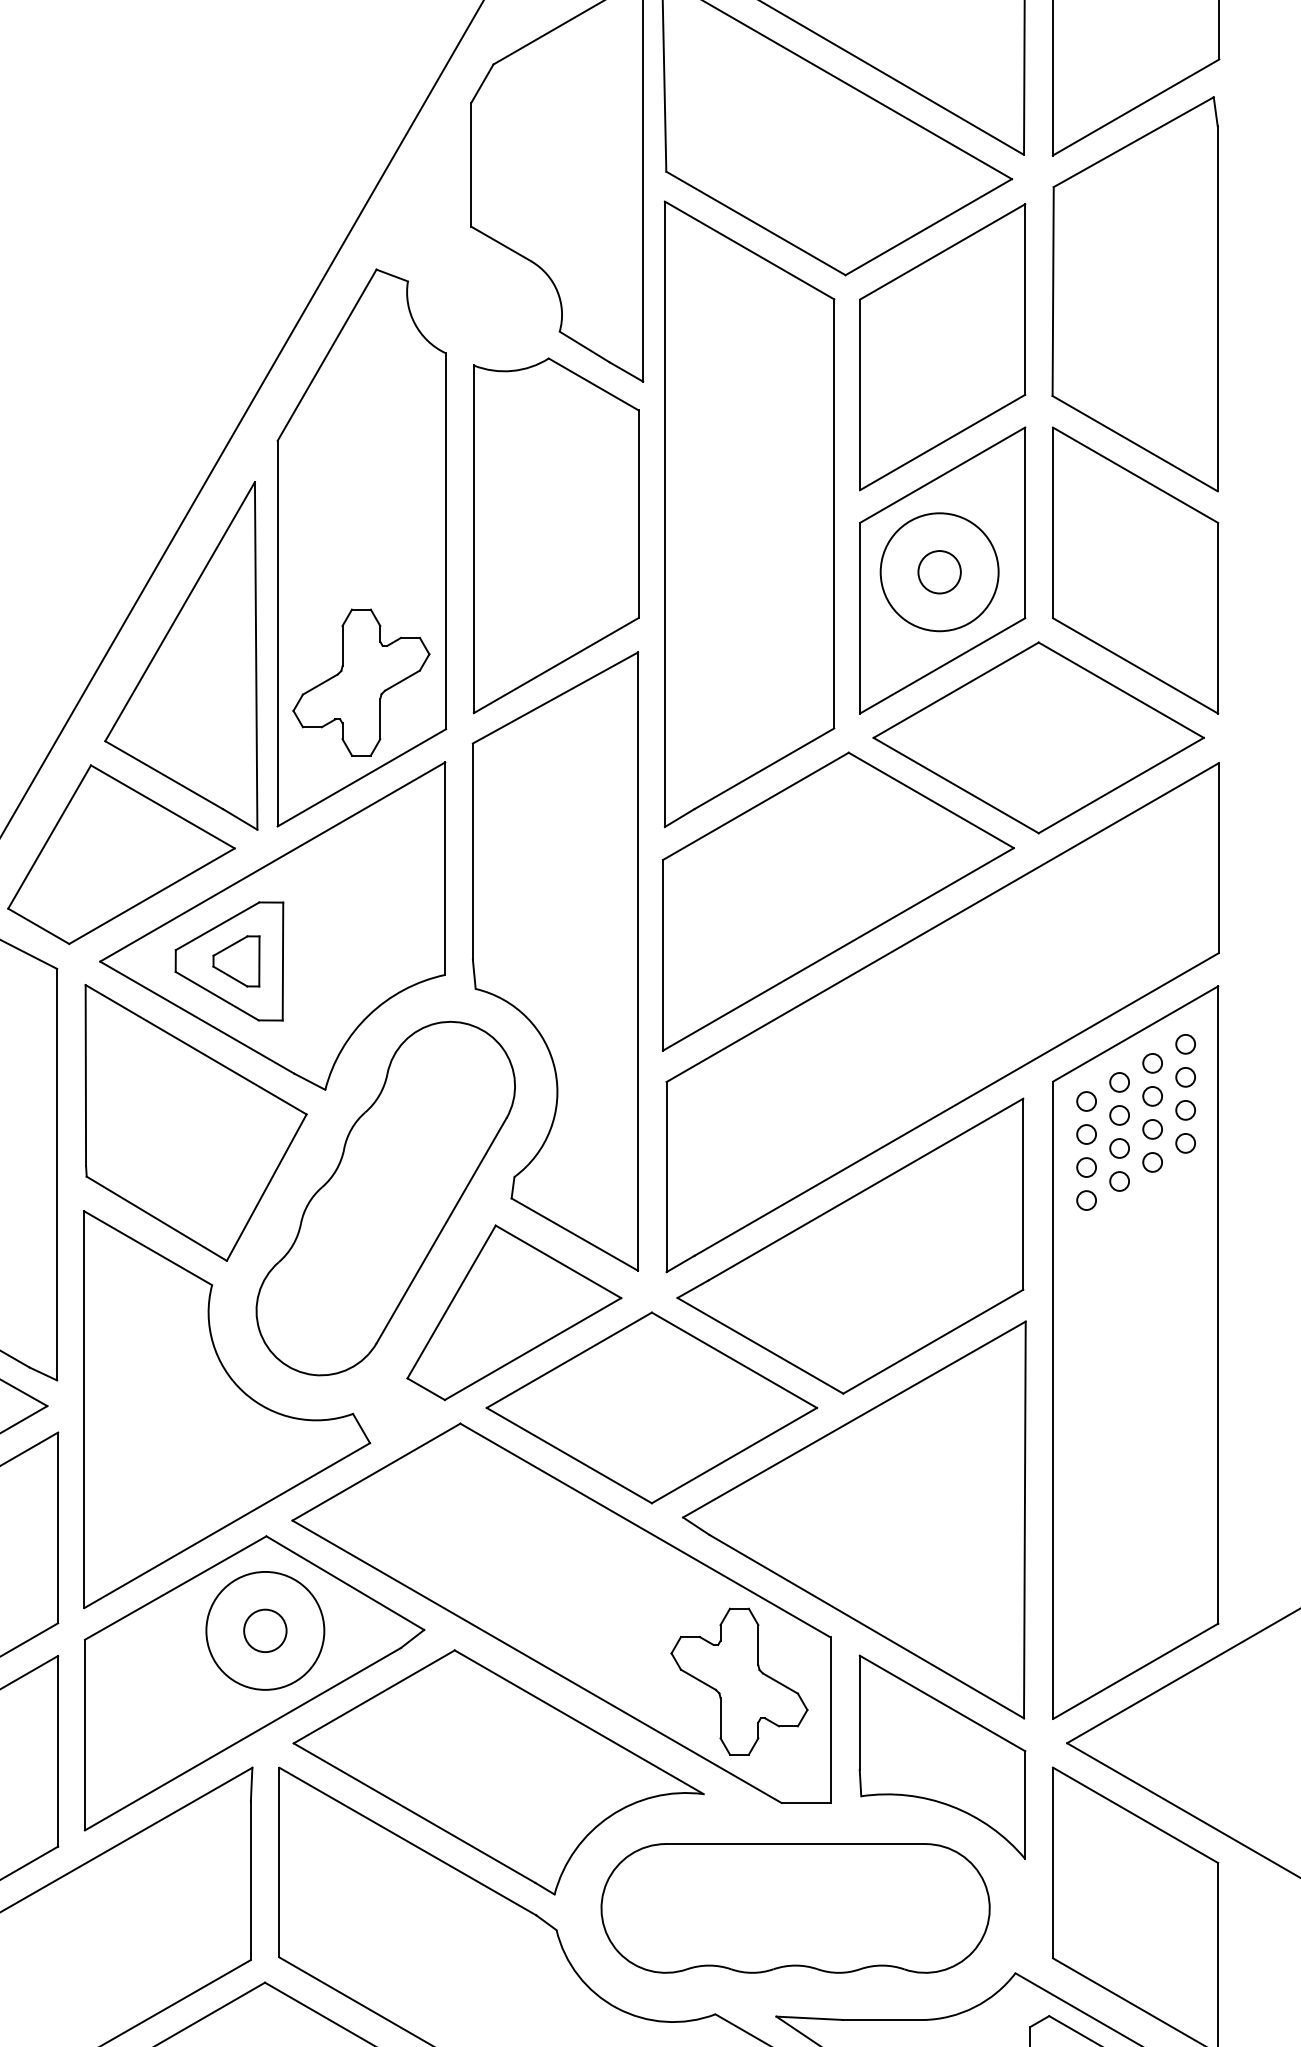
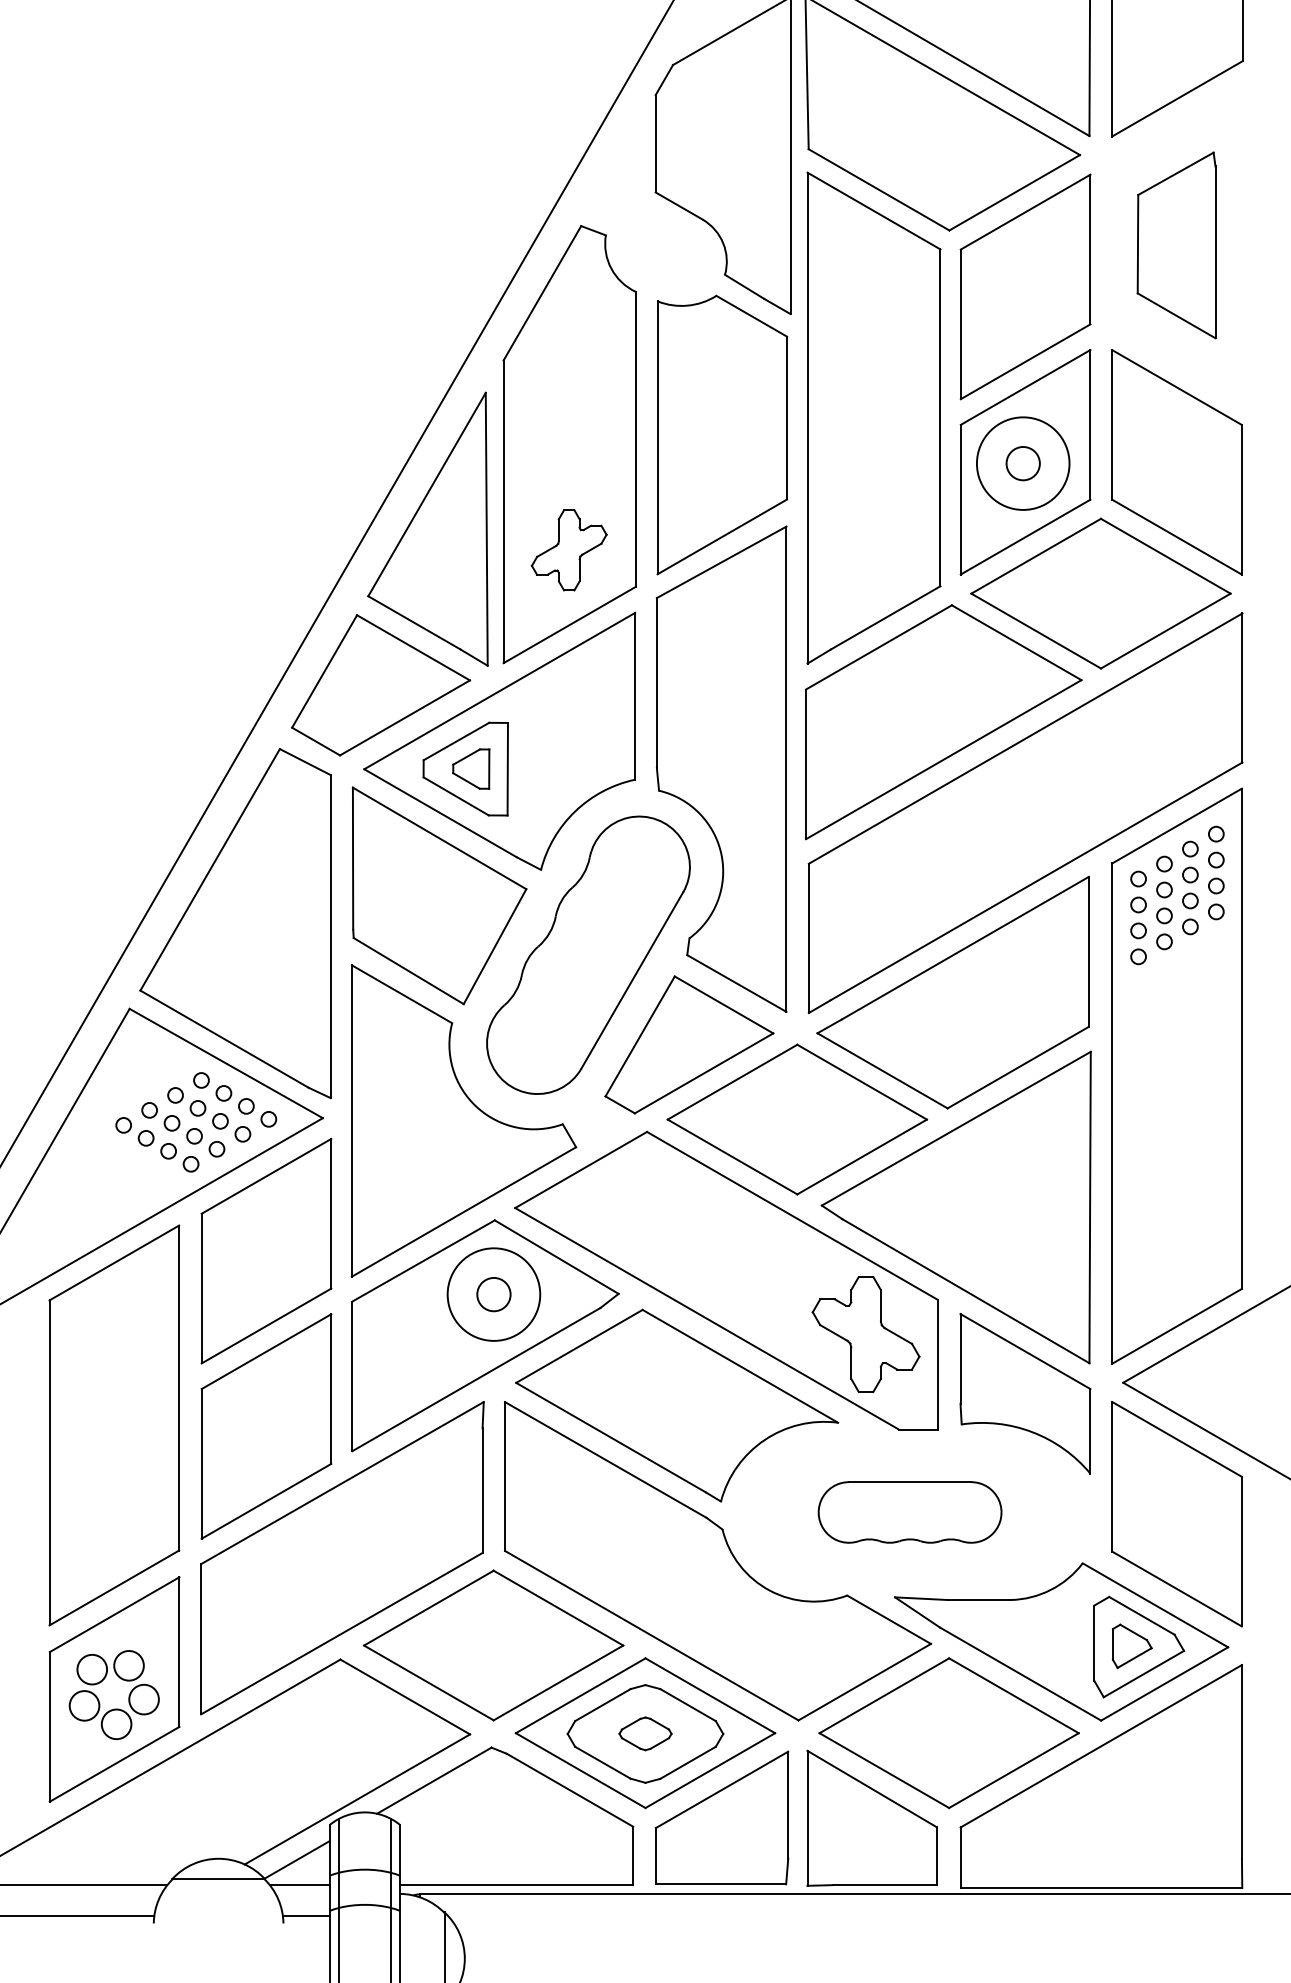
part: (1134, 294) -> (1176, 245), size x0.6
part: (360, 682) -> (568, 550), size x0.7
part: (794, 1908) -> (909, 1512), size x0.6

